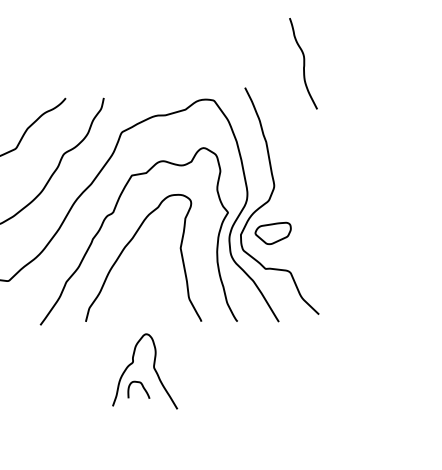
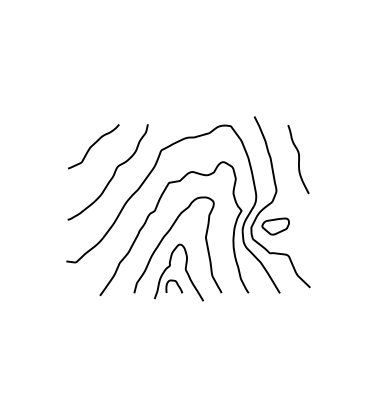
curve: (303, 63) -> (298, 159), moved
part: (152, 367) -> (184, 269), moved

